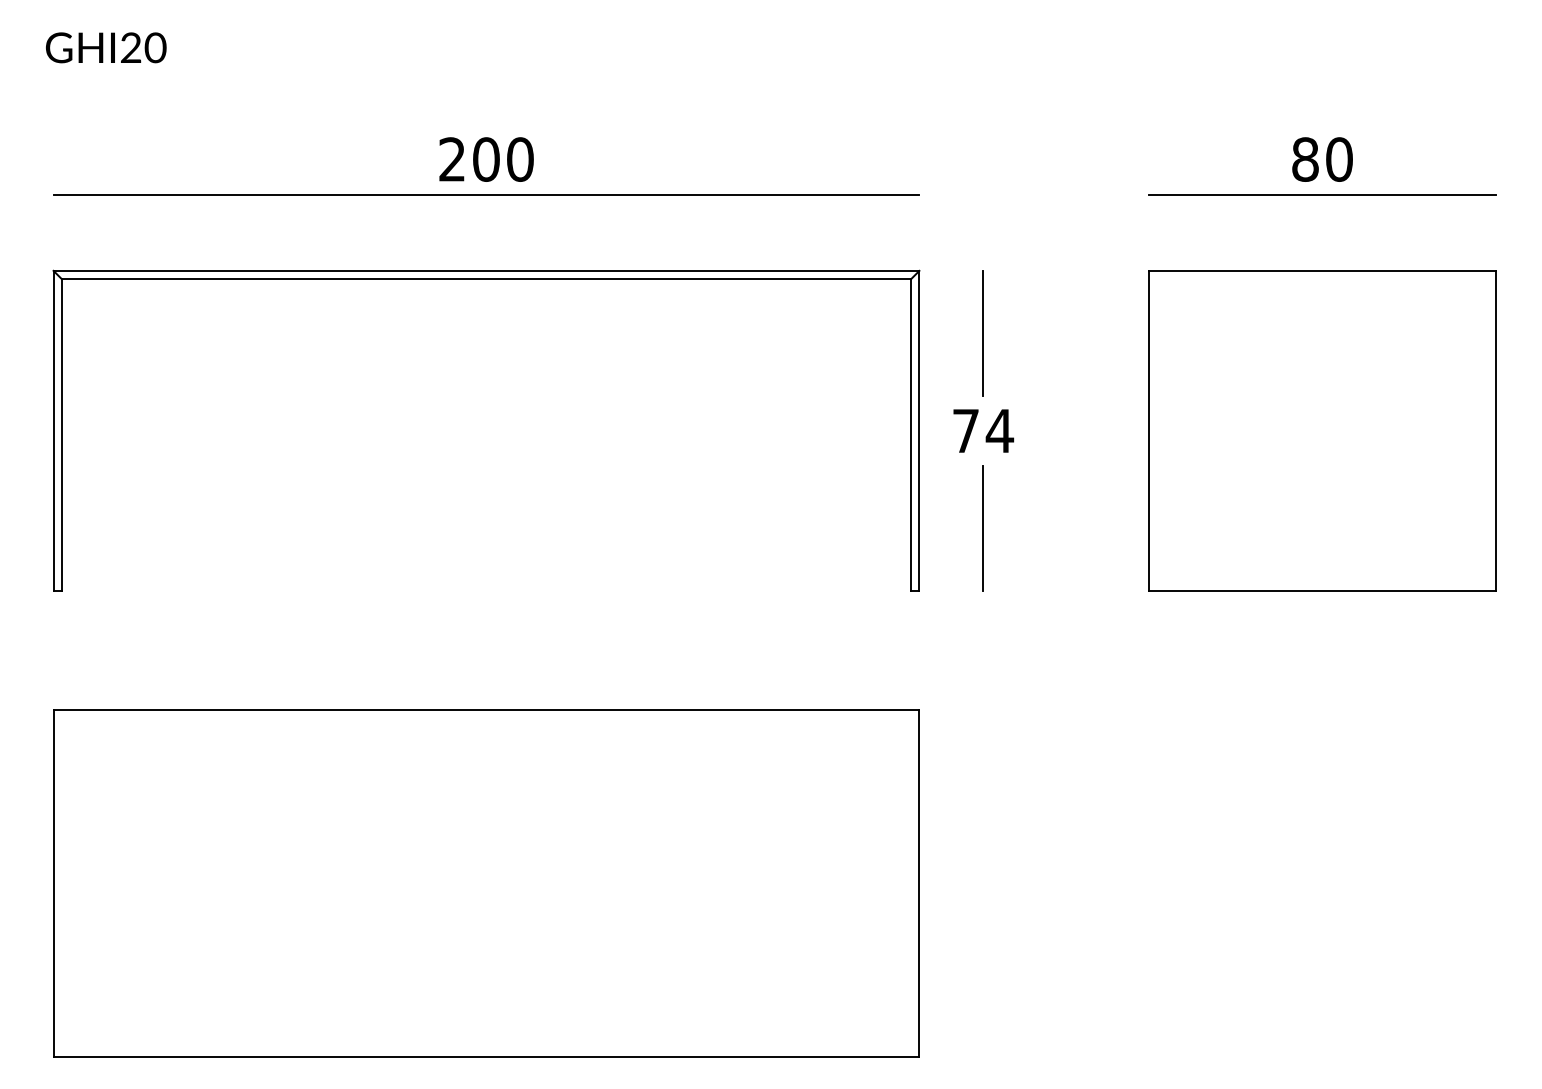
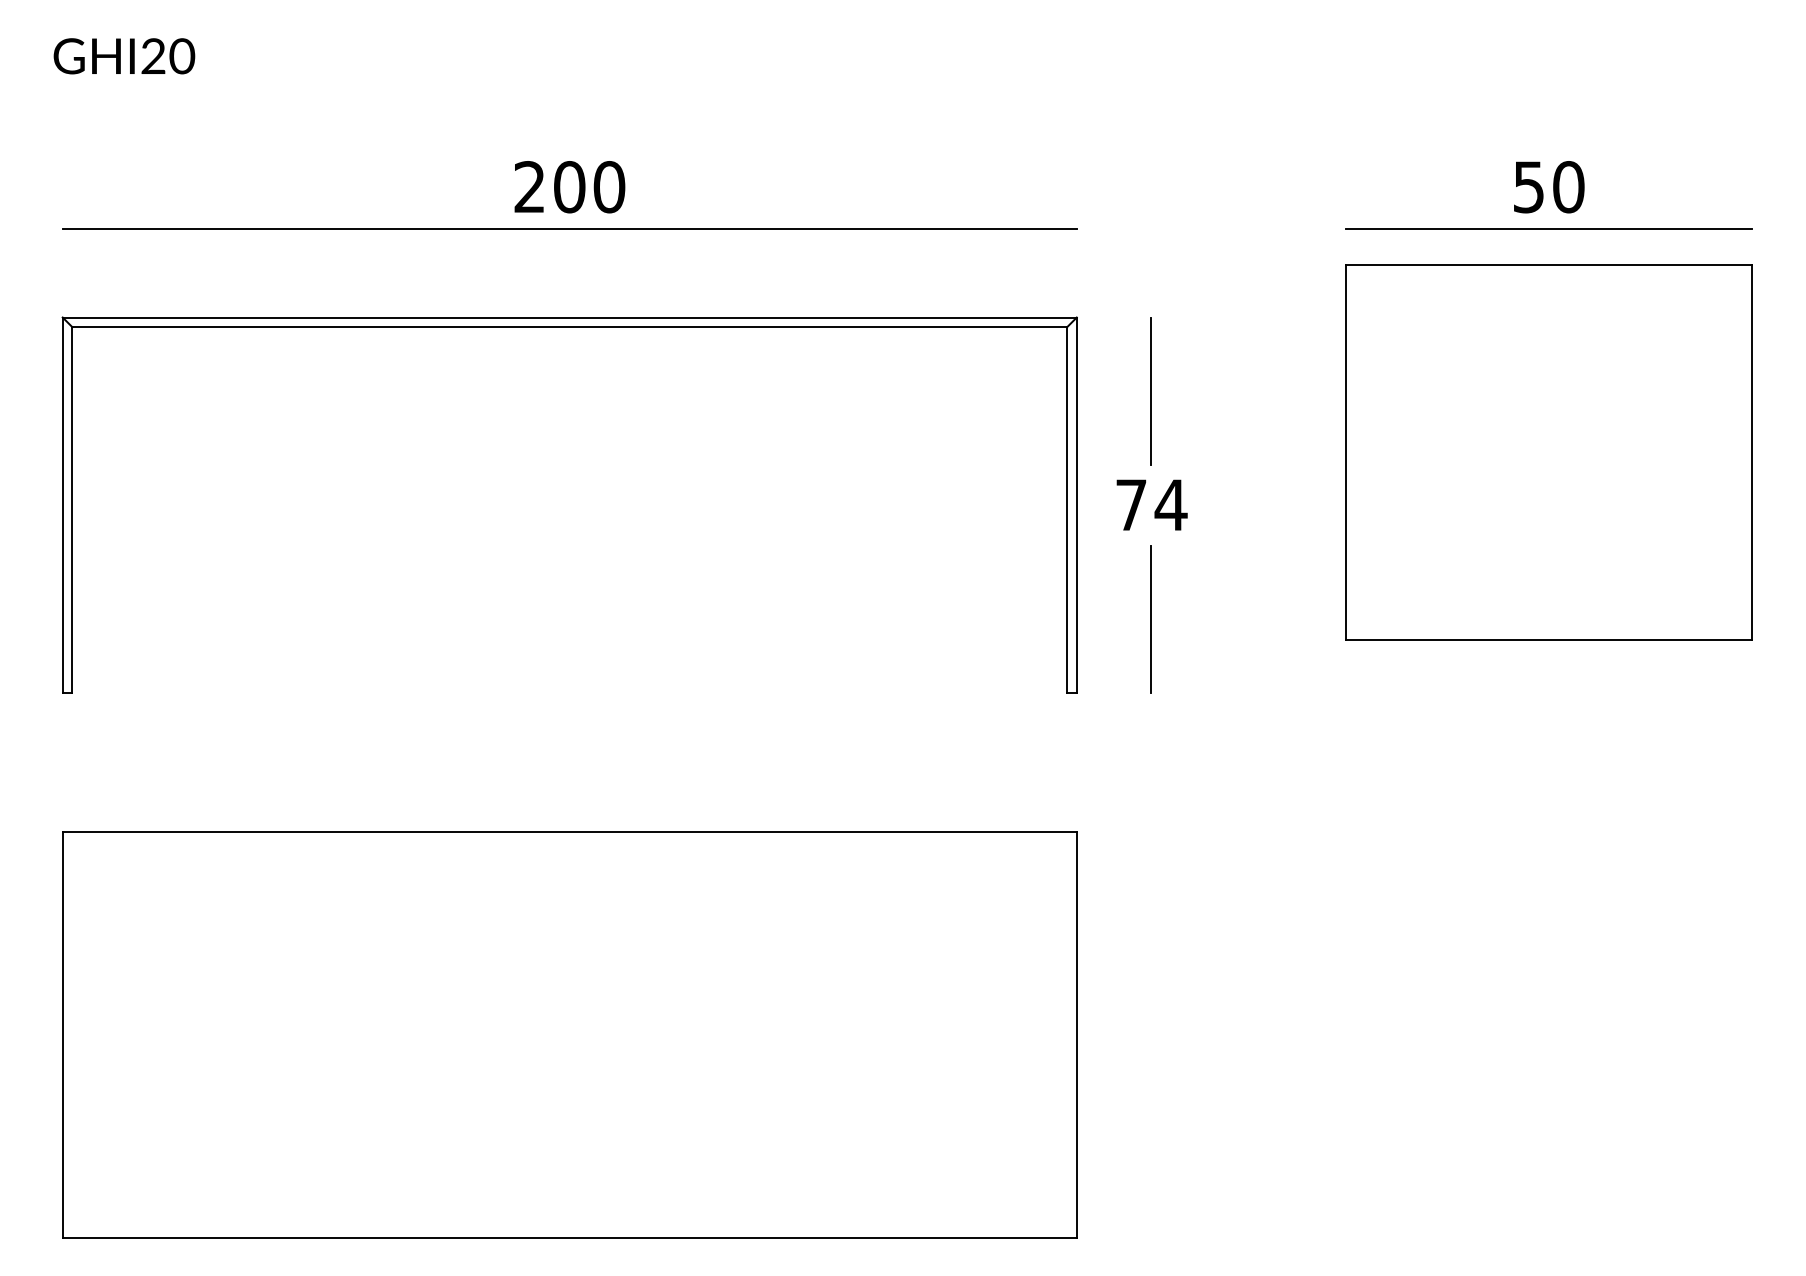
text: (1305, 159) -> (1528, 187), 80 -> 50
part: (1322, 431) -> (1548, 452), moved

